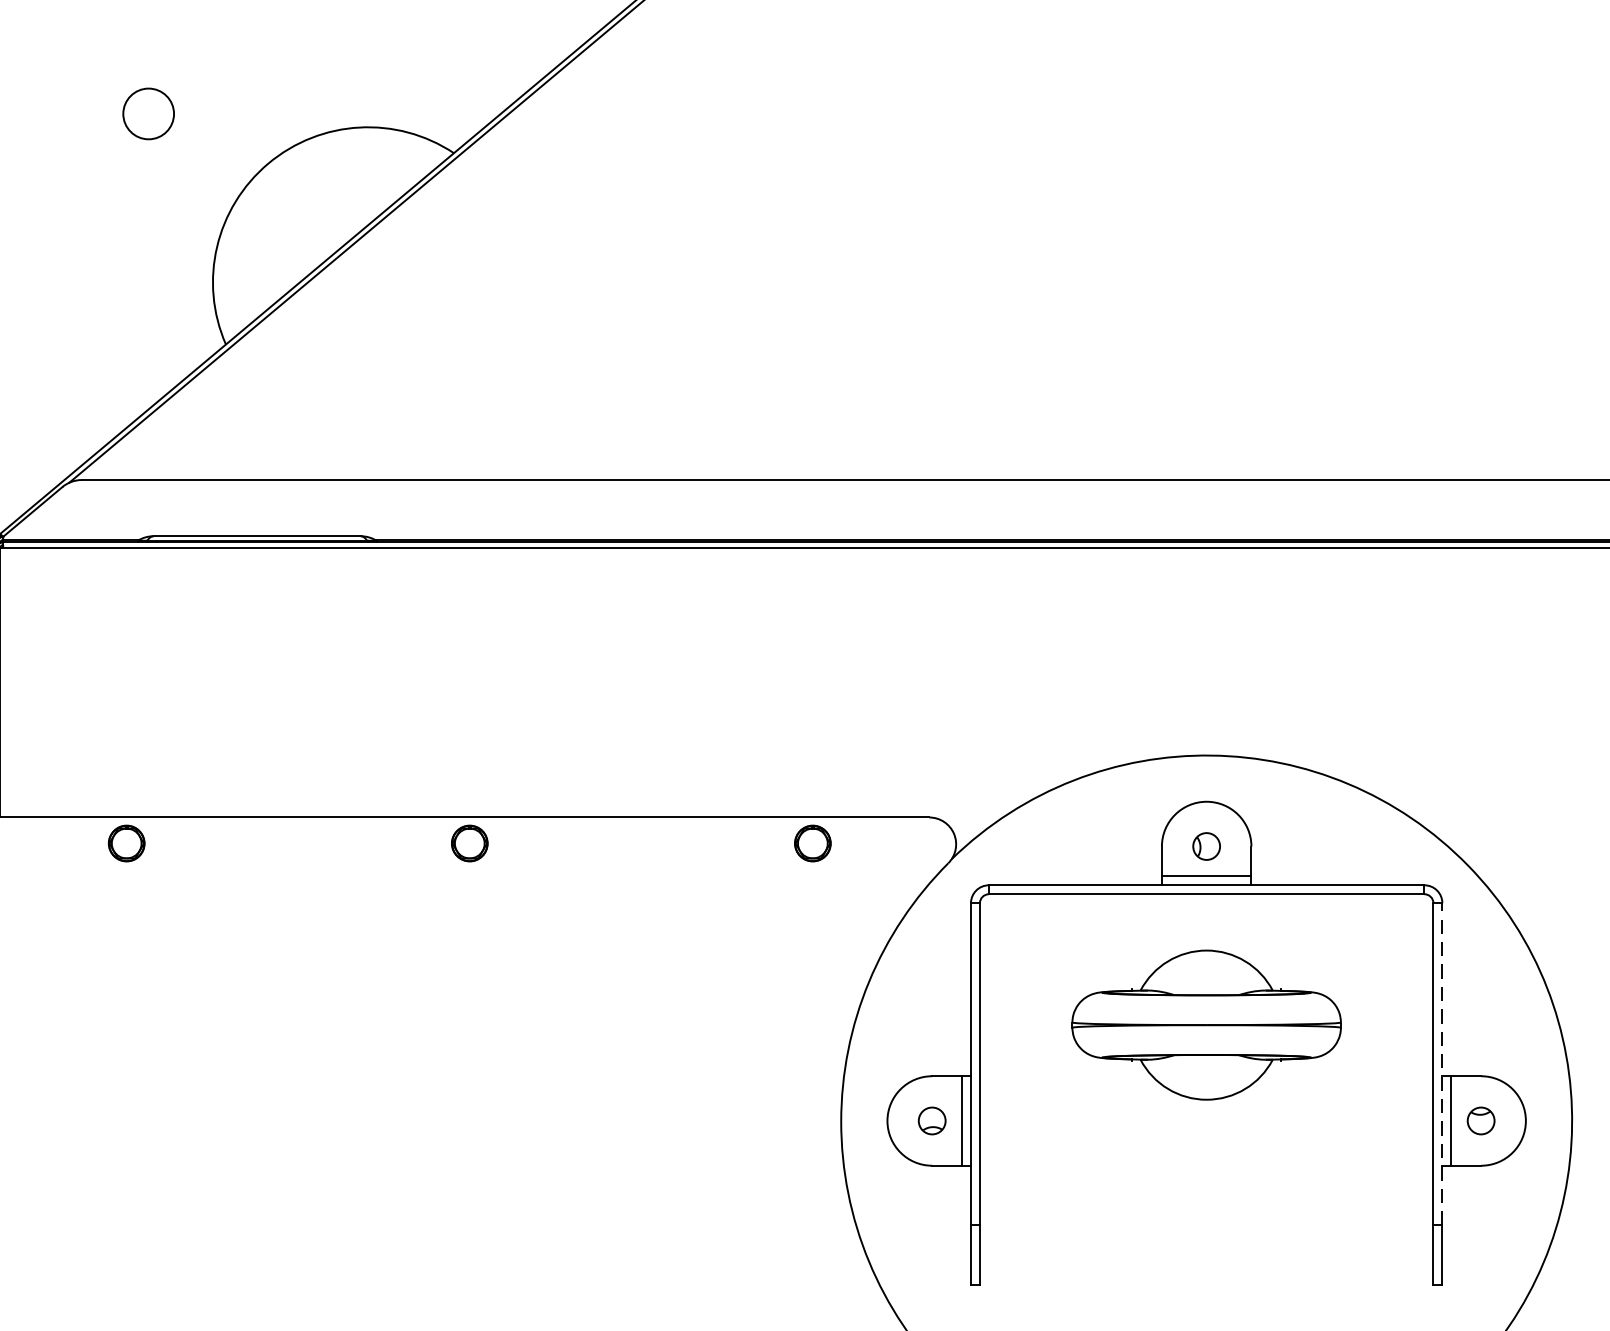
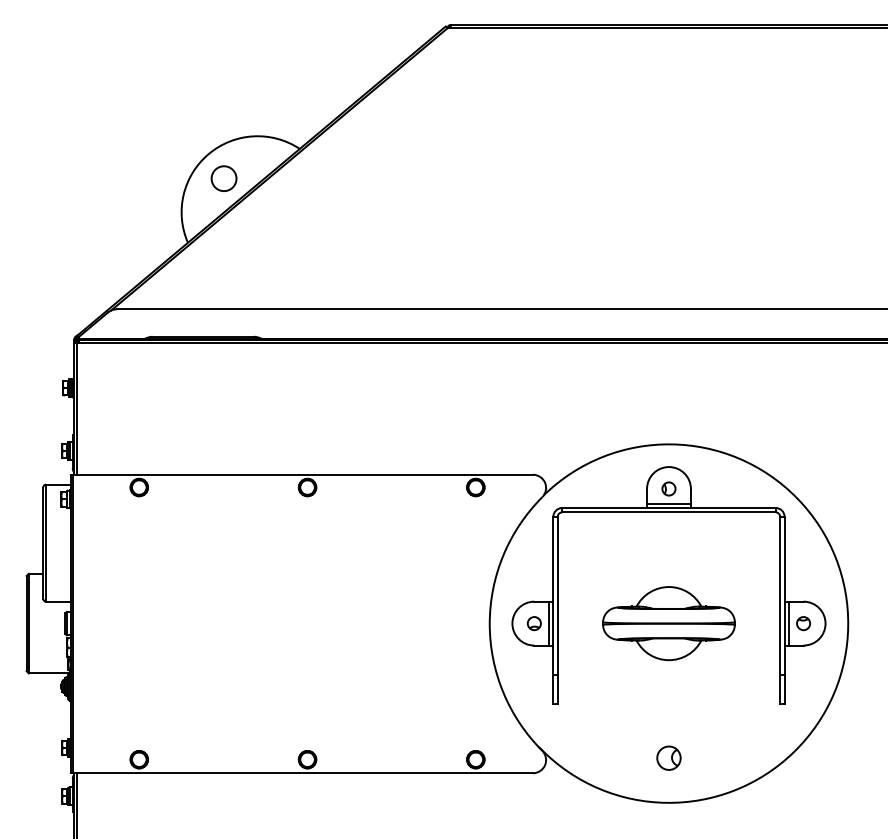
circle: (147, 113) -> (223, 178), moved
part: (1205, 1024) -> (668, 623), moved
line: (1442, 1063) -> (784, 595), dashed -> solid

